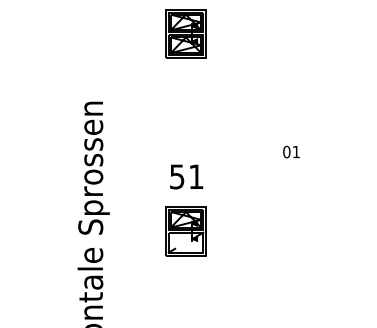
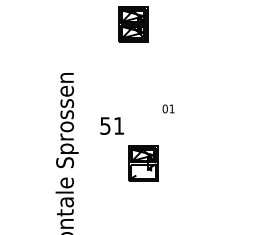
text: (291, 151) -> (168, 108), moved
text: (186, 176) -> (112, 125), moved
part: (185, 231) -> (142, 163), moved

